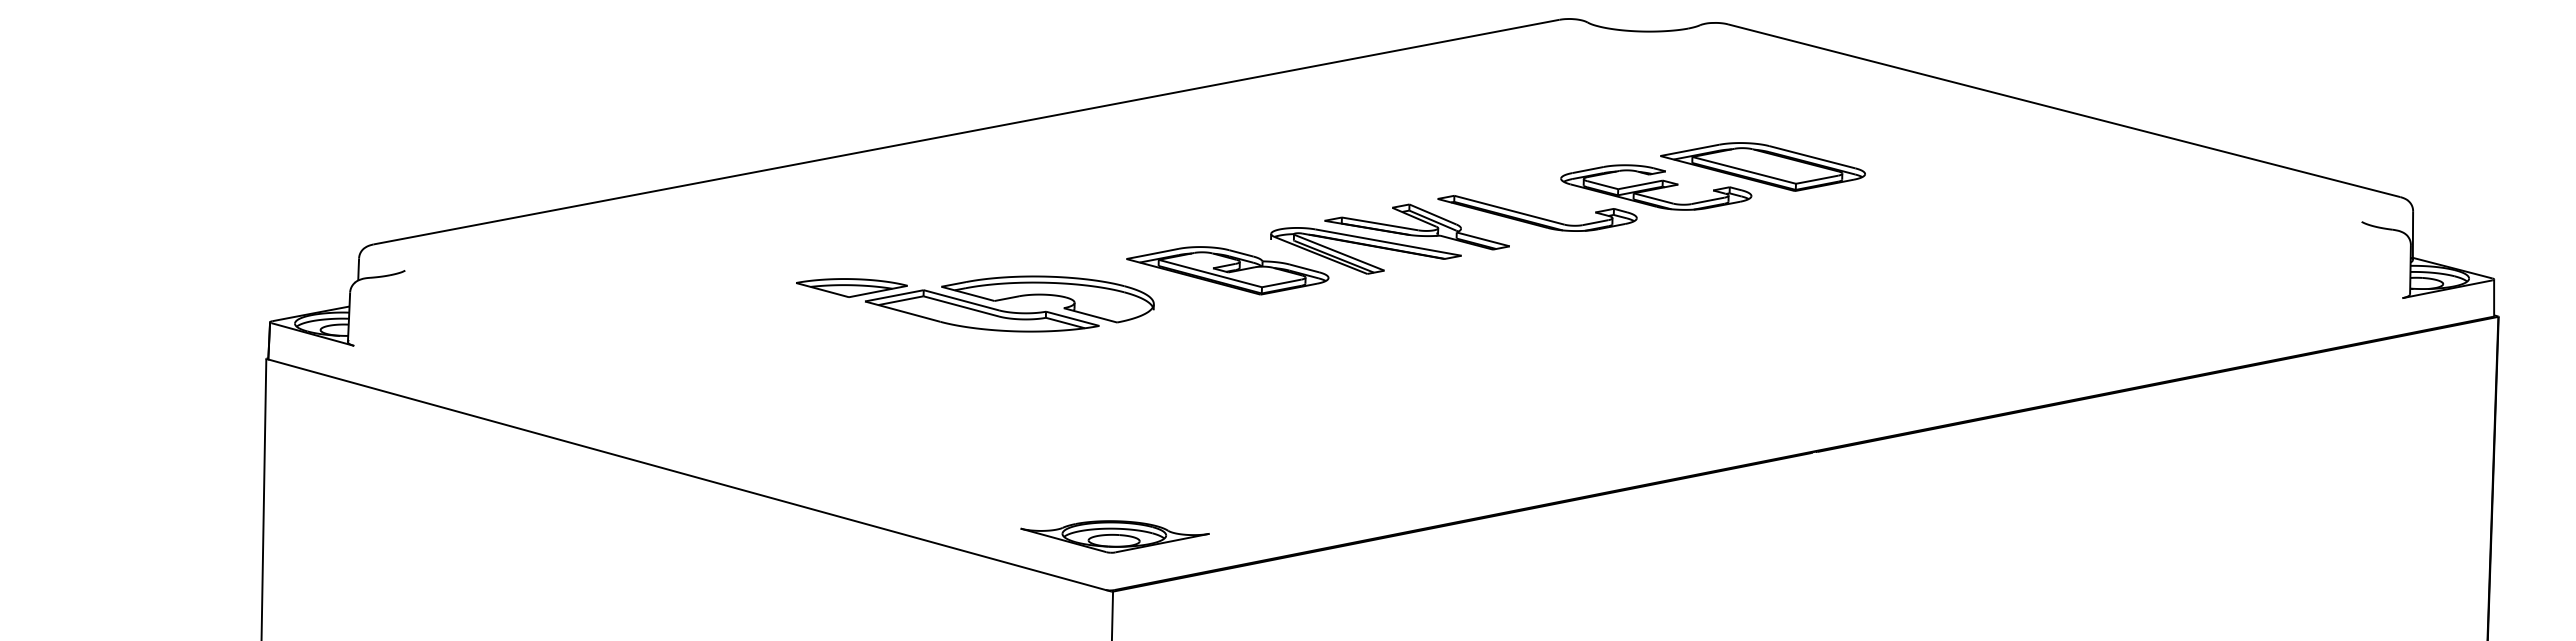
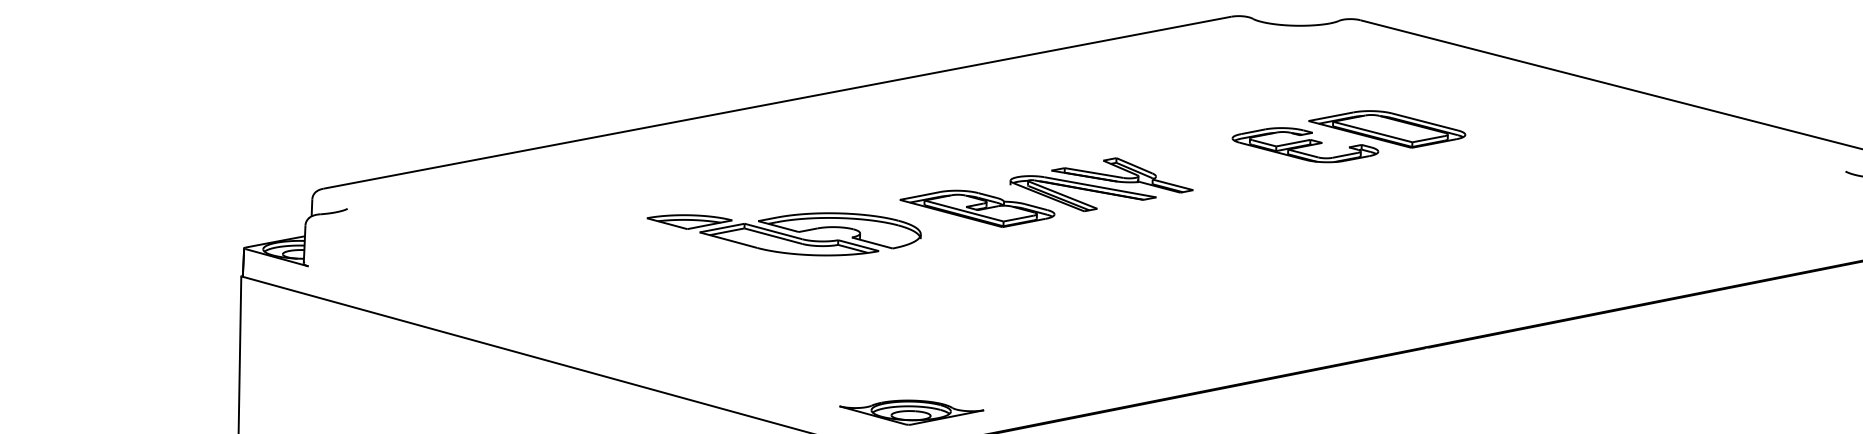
part: (1537, 213) -> (1214, 165), removed
part: (1114, 536) -> (911, 412), moved

